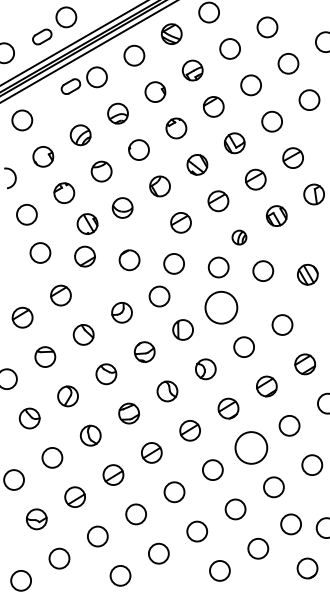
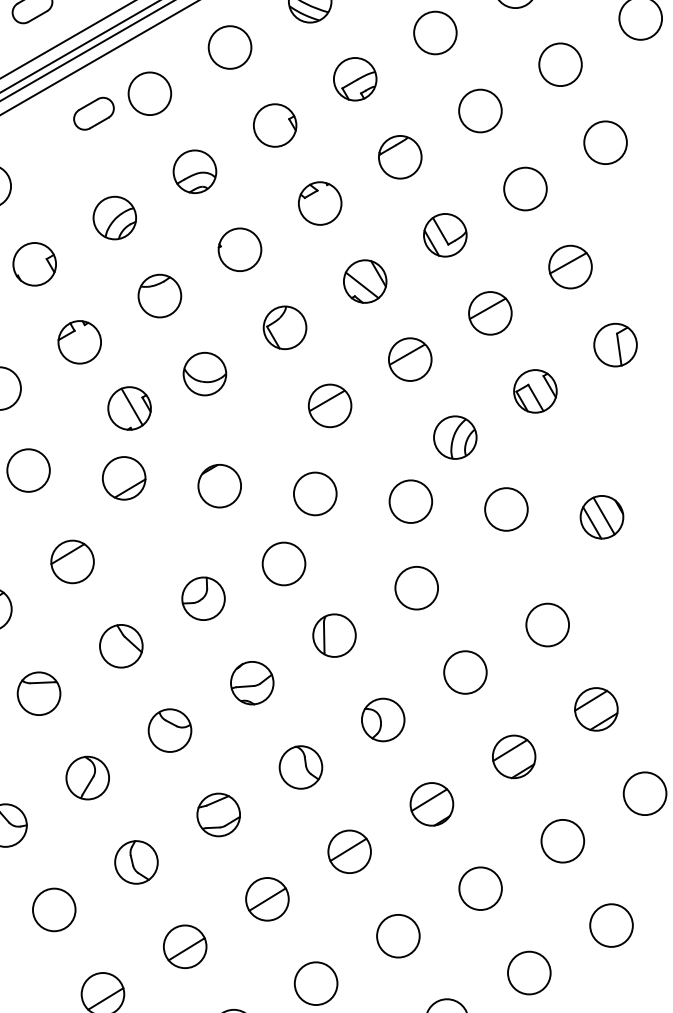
part: (239, 237) -> (455, 437), size x1.43
circle: (221, 307) -> (416, 587), size x0.62
circle: (250, 447) -> (479, 887), size x0.62

